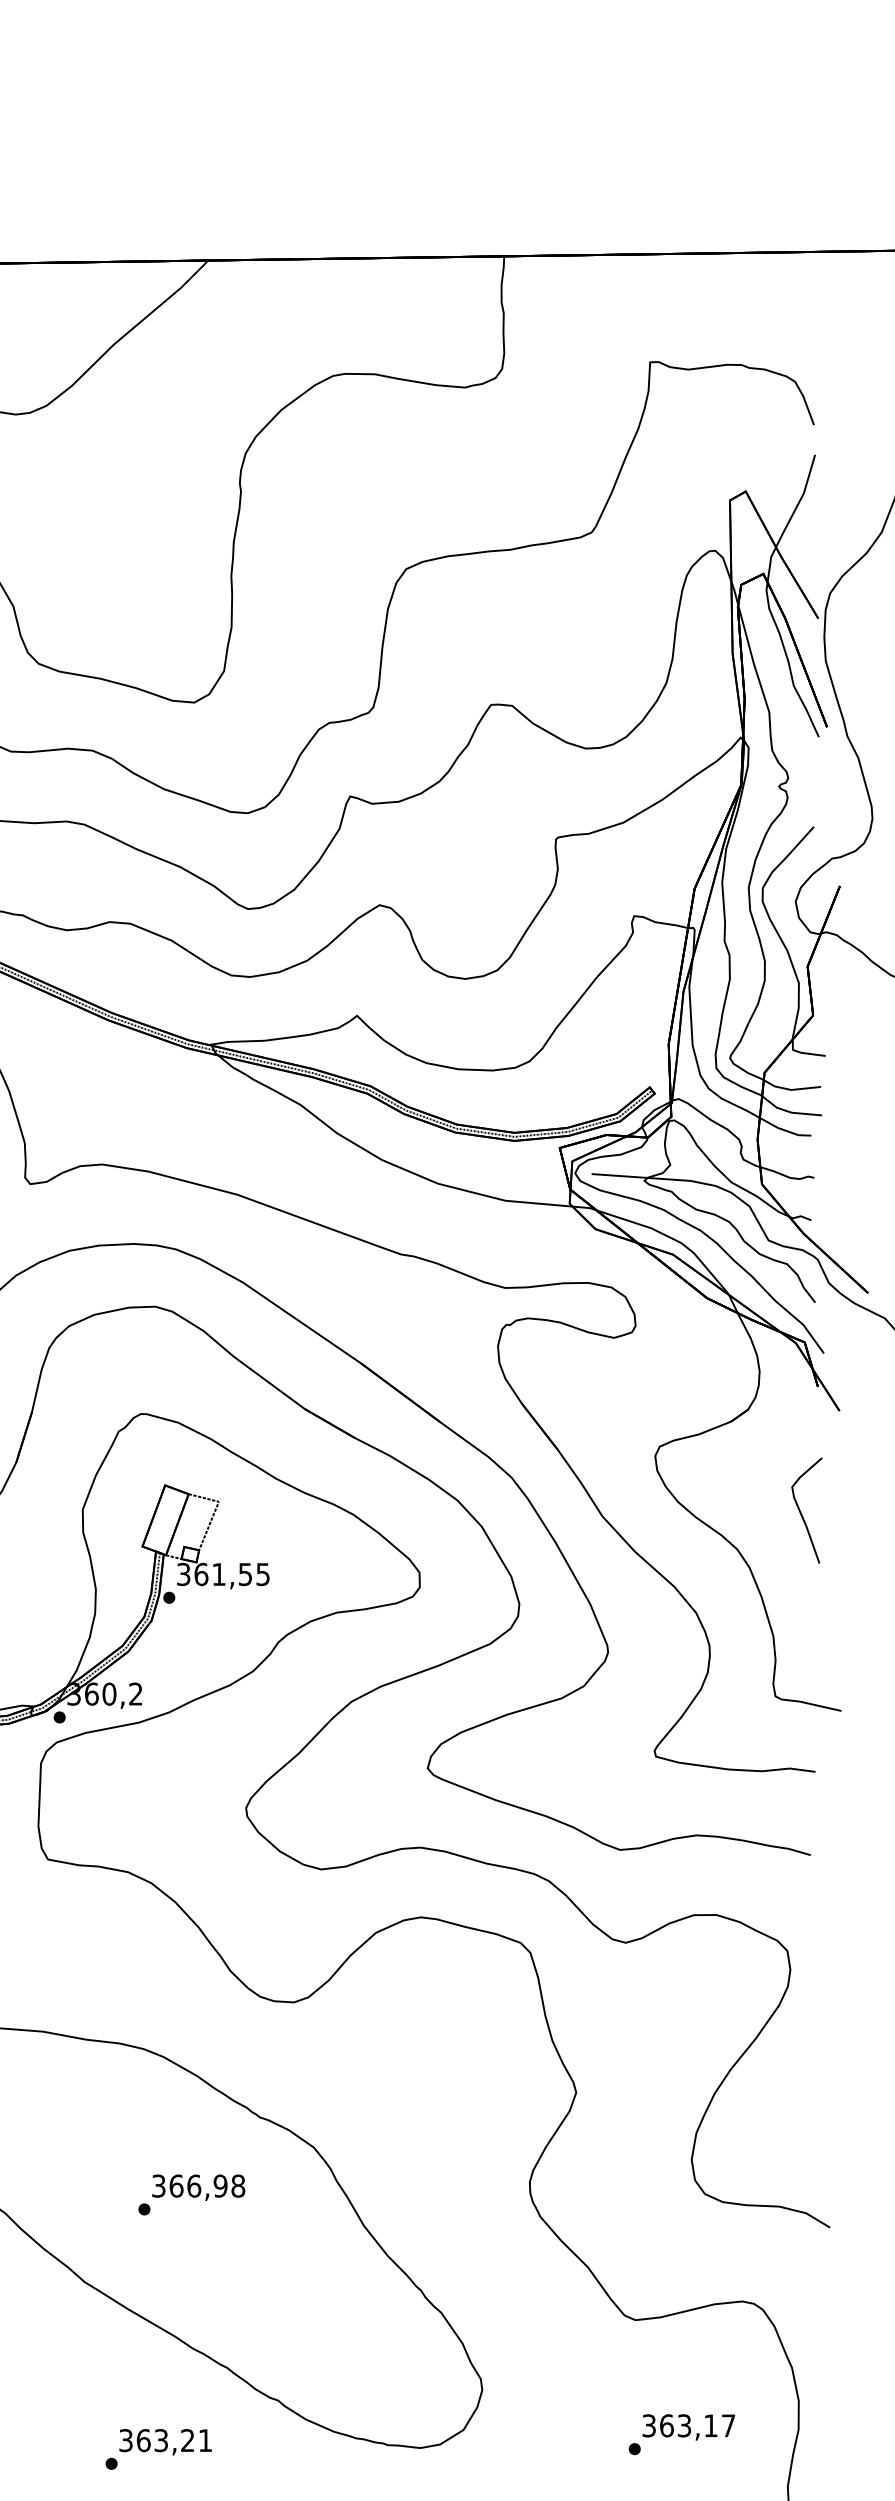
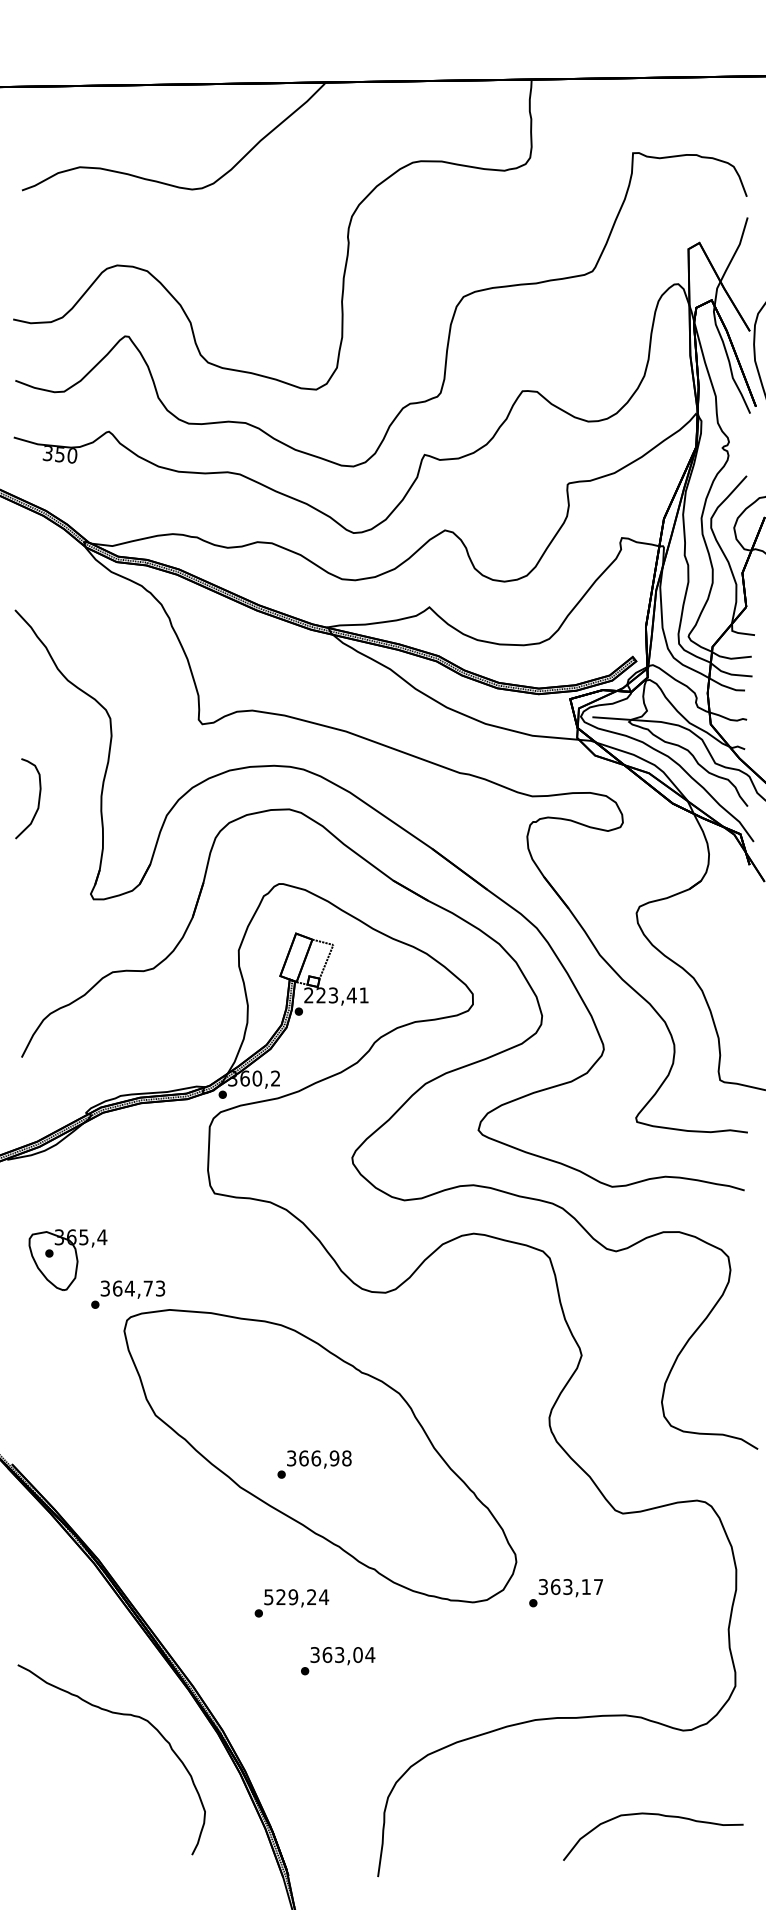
curve: (801, 1511) -> (738, 951), removed
text: (223, 1574) -> (336, 995), 361,55 -> 223,41
text: (191, 2194) -> (314, 1464), moved
text: (681, 2435) -> (565, 1593), moved
text: (165, 2440) -> (296, 1597), 363,21 -> 529,24

